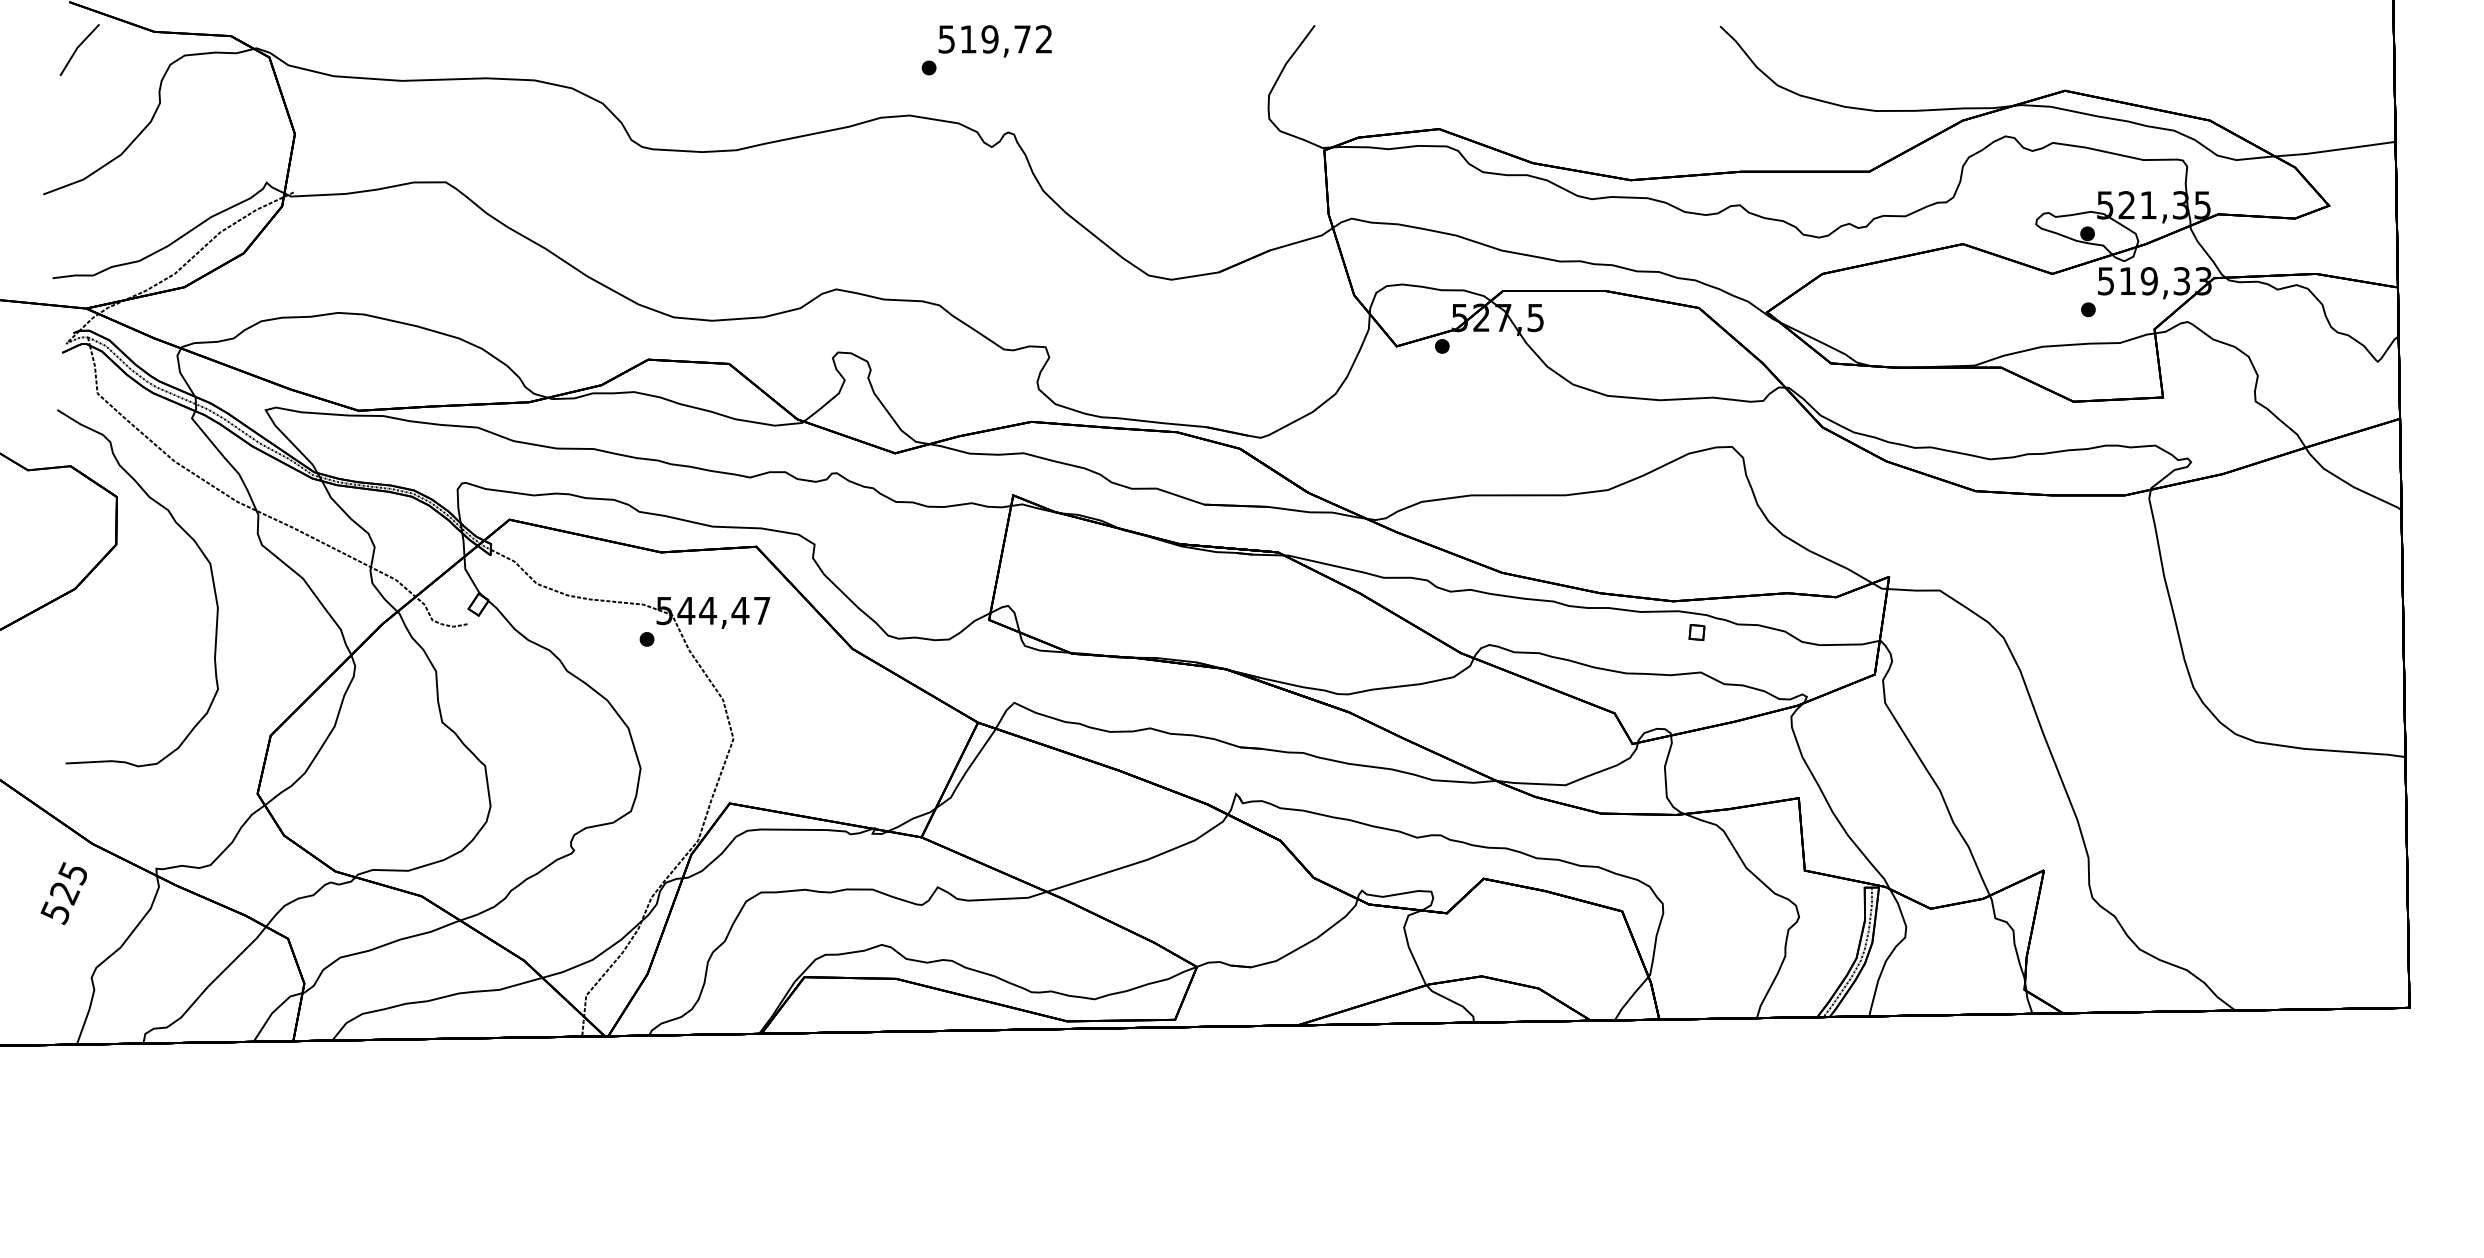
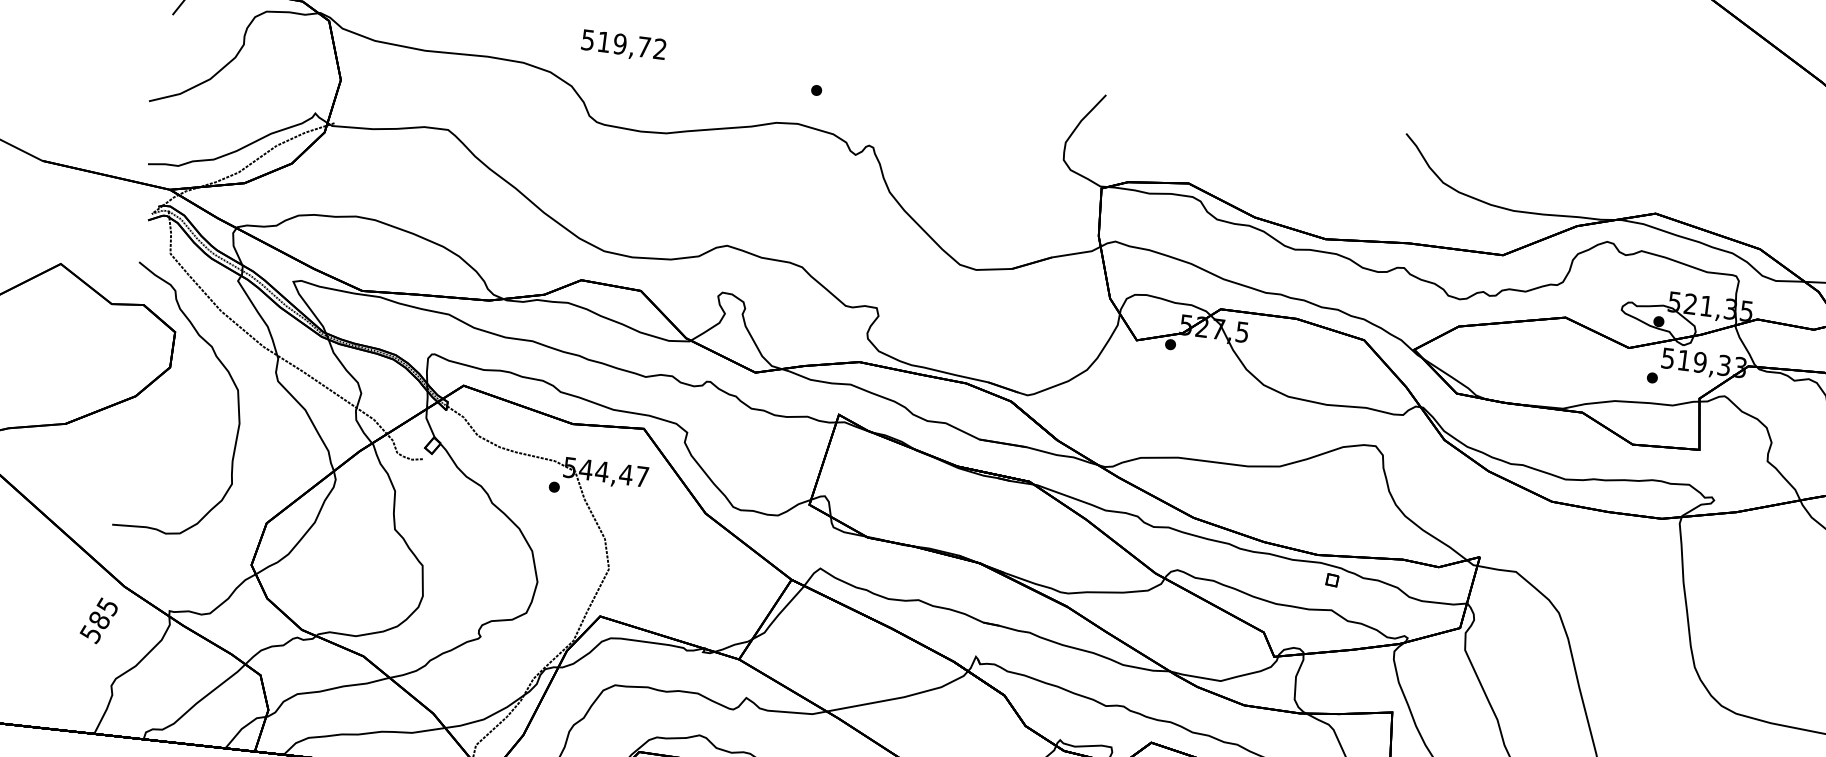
text: (994, 41) -> (623, 46), moved
text: (65, 893) -> (99, 620), 525 -> 585

